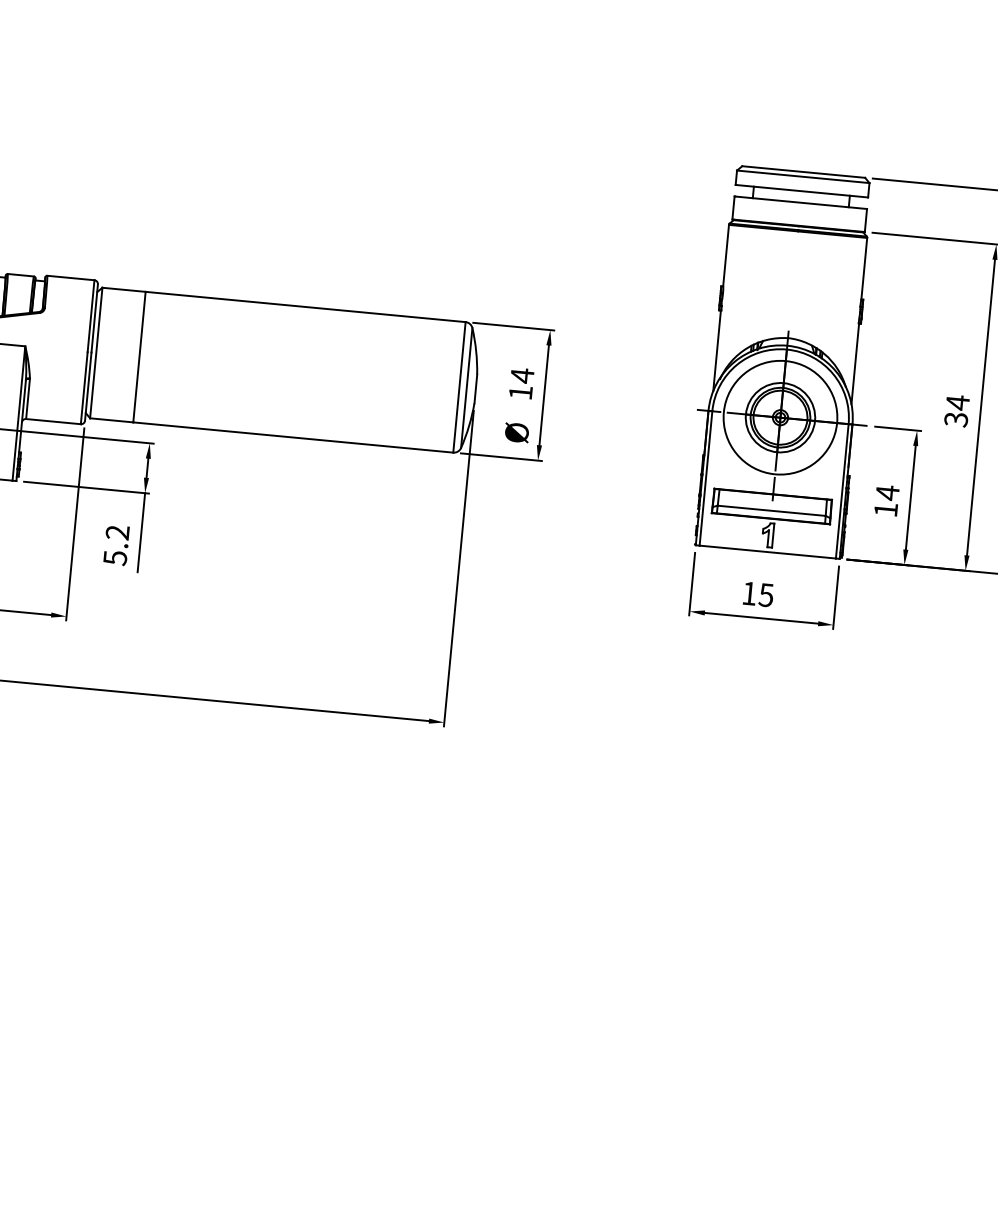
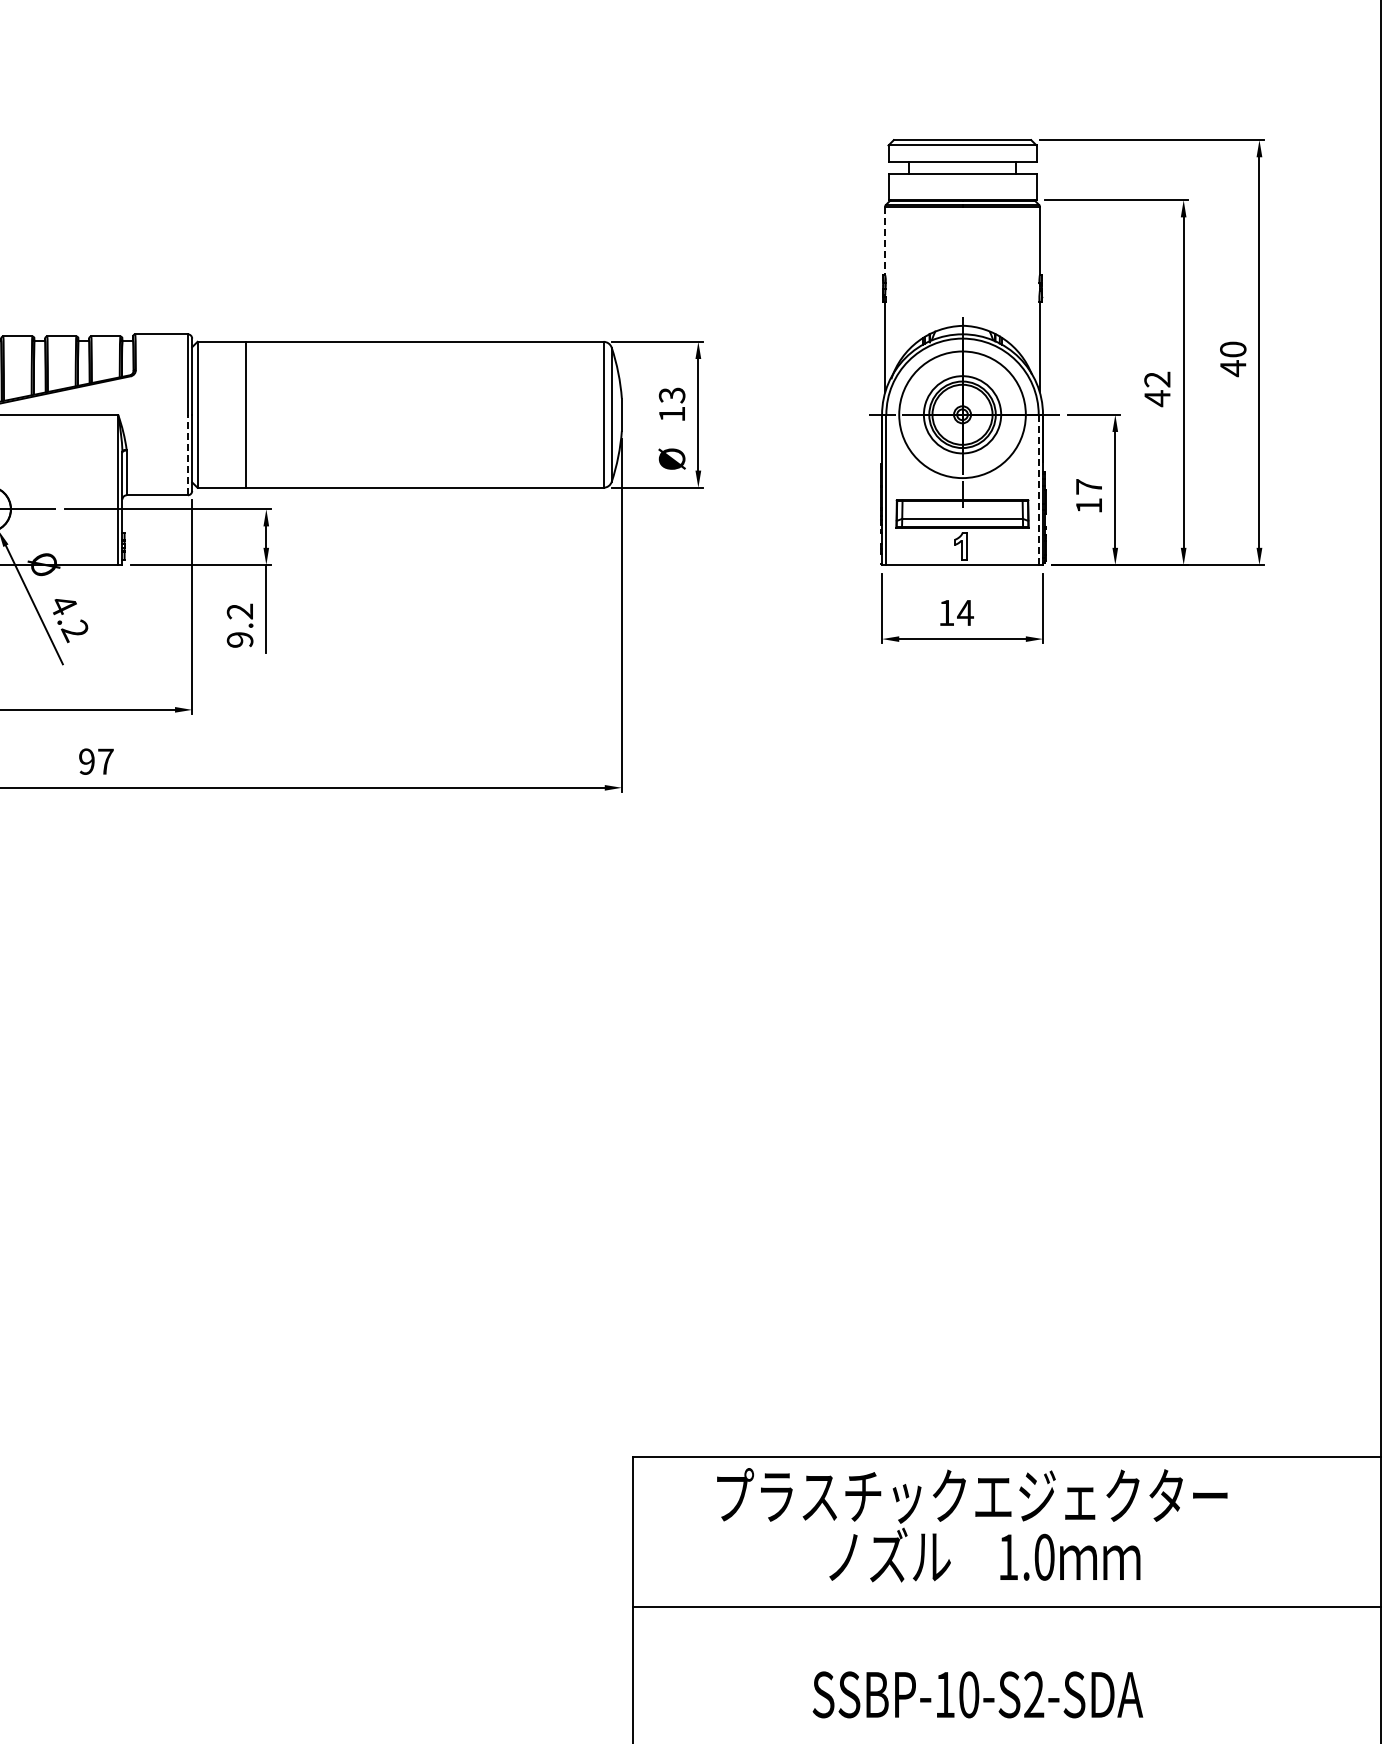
line: (726, 256) -> (885, 241), solid -> dashed
text: (521, 375) -> (671, 395), 14 -> 13
line: (83, 387) -> (187, 454), solid -> dashed
text: (957, 411) -> (1157, 389), 34 -> 42
line: (842, 490) -> (1038, 489), solid -> dashed
text: (887, 492) -> (1088, 486), 14 -> 17
text: (114, 558) -> (239, 640), 5.2 -> 9.2
text: (766, 595) -> (965, 613), 15 -> 14

